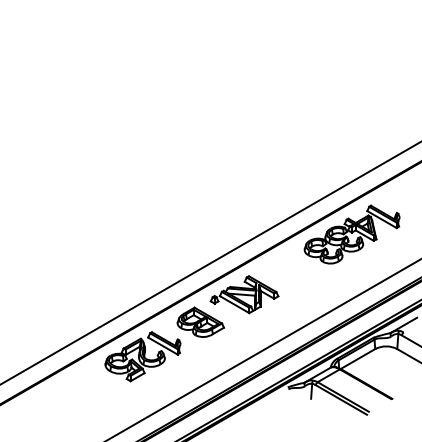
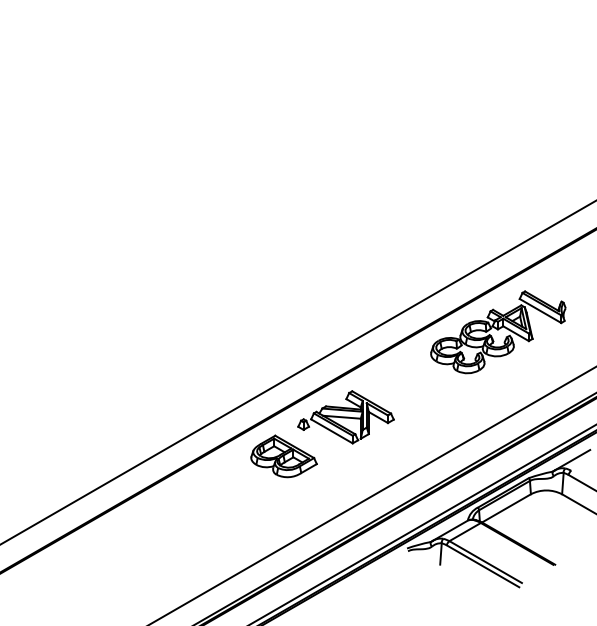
part: (142, 356) -> (201, 504), removed

